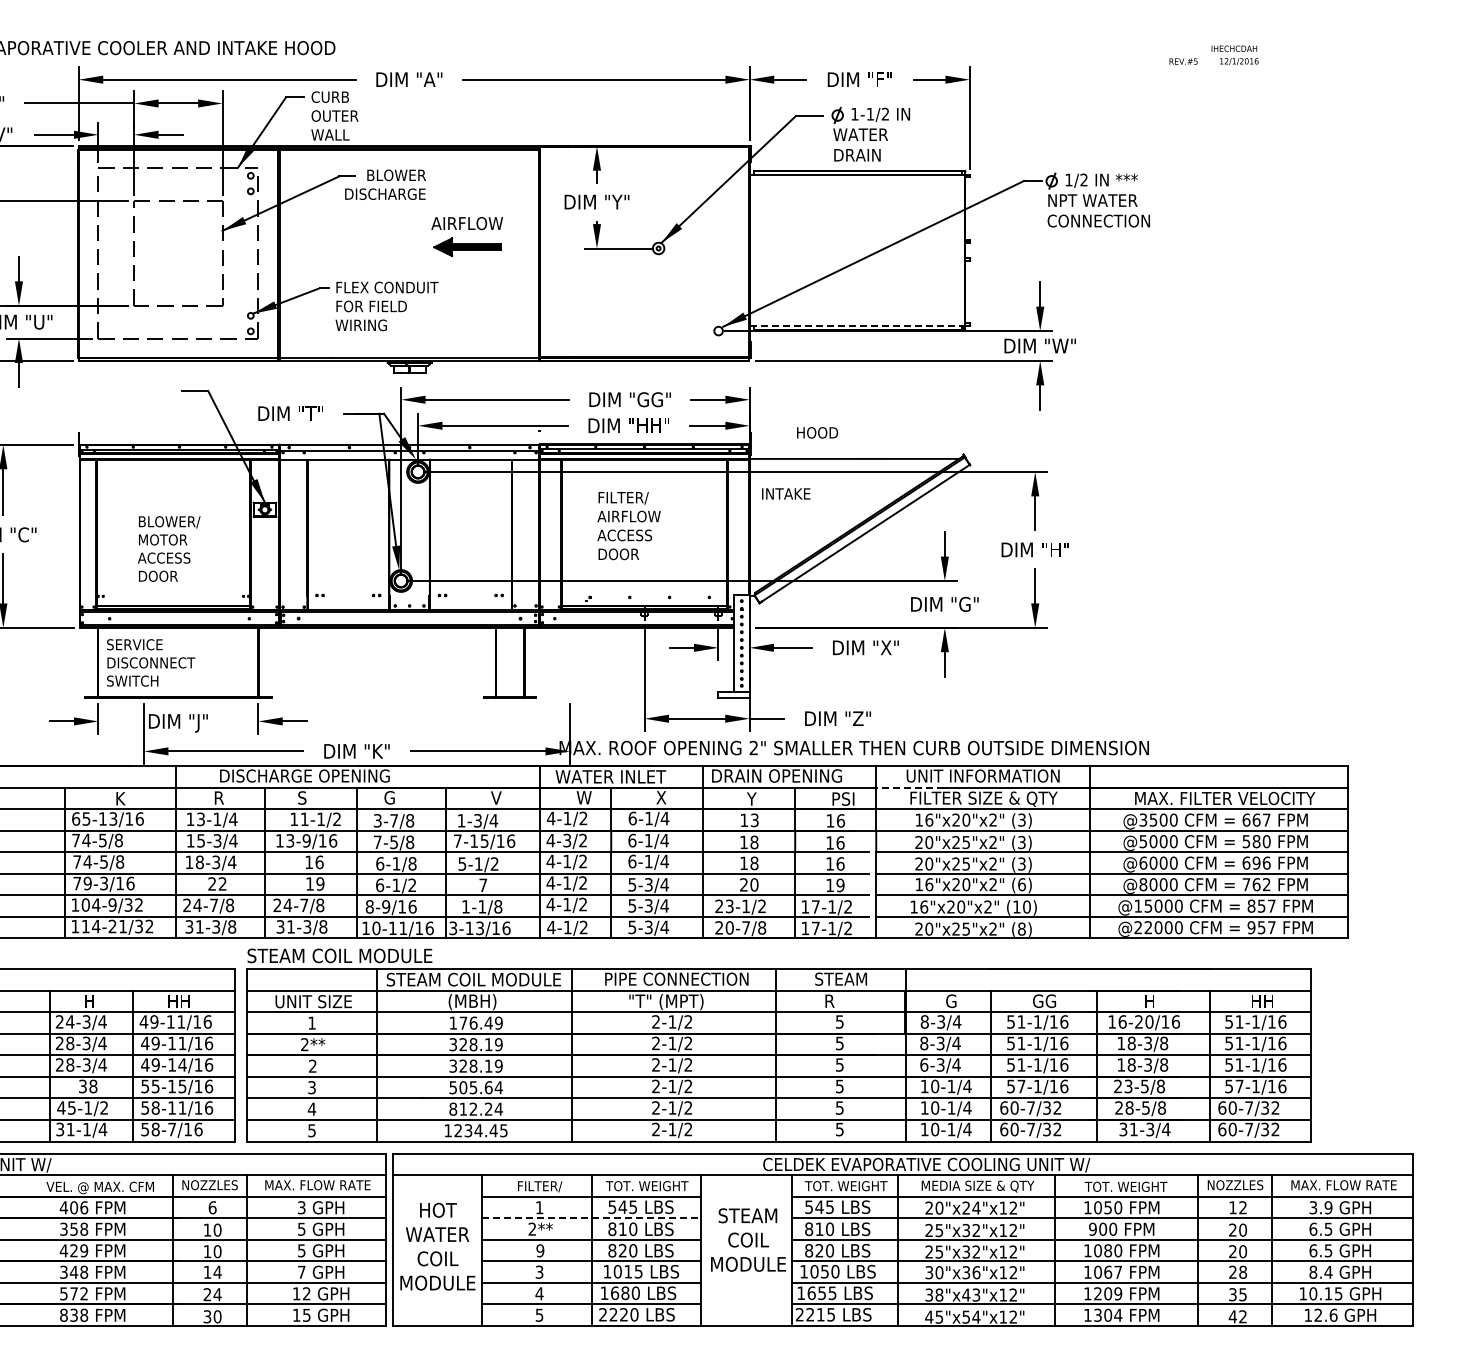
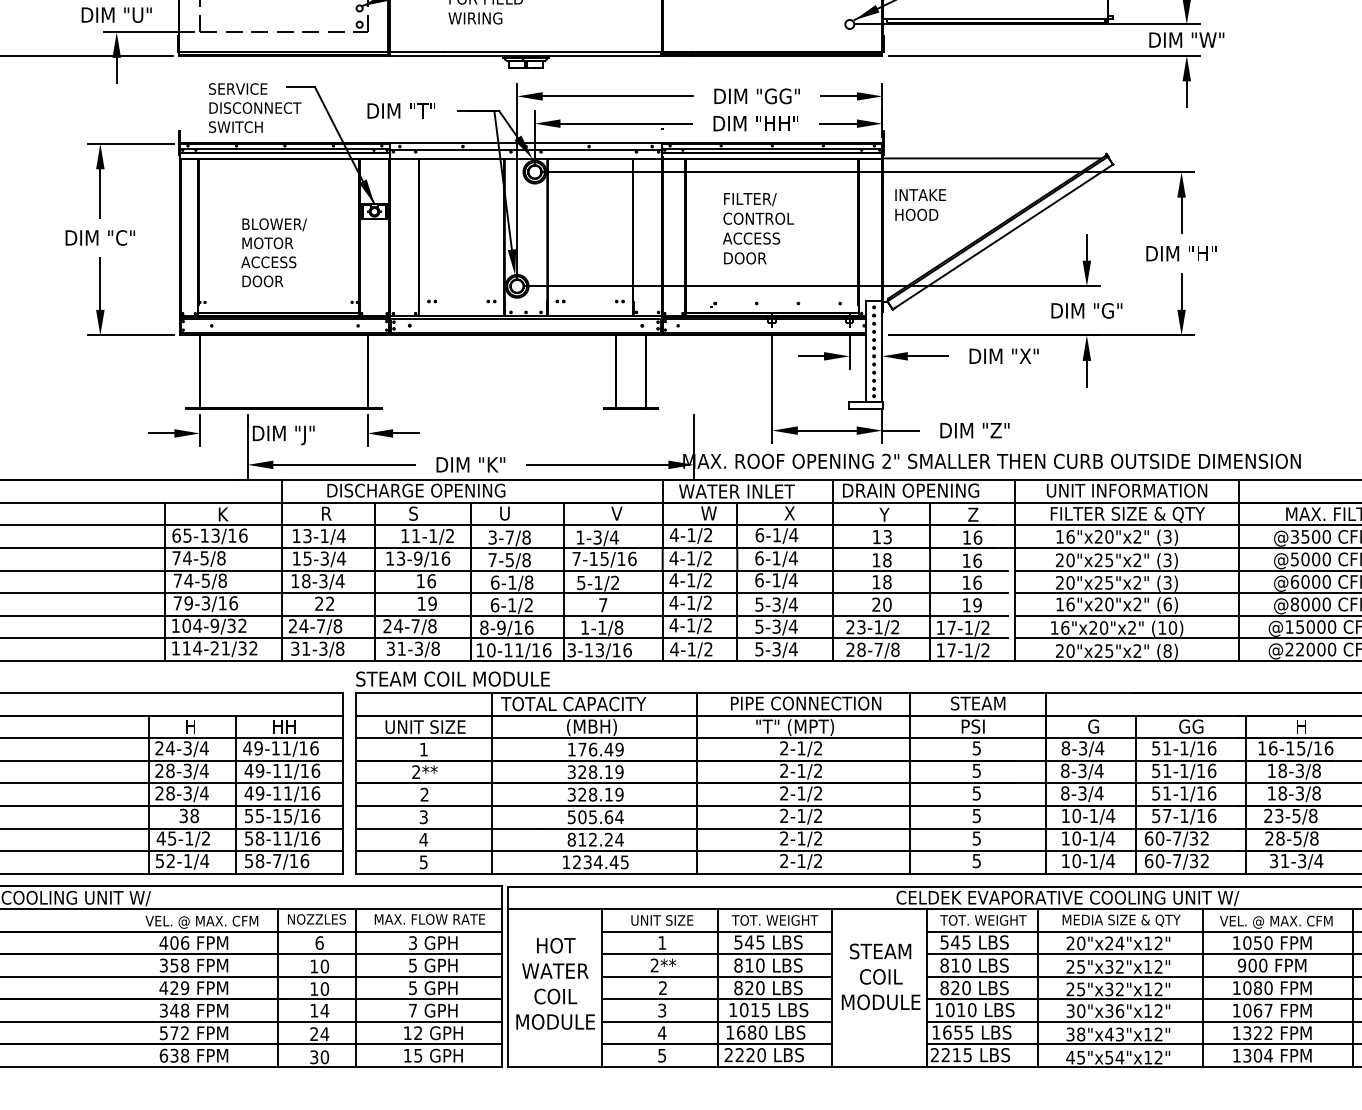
line: (855, 325) -> (993, 18), dashed -> solid
text: (817, 432) -> (916, 214), moved
text: (631, 516) -> (758, 218), AIRFLOW -> CONTROL
text: (151, 662) -> (255, 107), moved
line: (910, 787) -> (1050, 502), dashed -> solid
text: (389, 797) -> (504, 513), G -> U
text: (842, 798) -> (979, 514), PSI -> Z
text: (567, 840) -> (691, 558), 4-3/2 -> 4-1/2
text: (729, 927) -> (861, 649), 20-7/8 -> 28-7/8
text: (472, 979) -> (591, 703), STEAM COIL MODULE -> TOTAL CAPACITY
text: (837, 1001) -> (974, 726), R -> PSI
text: (1144, 1021) -> (1296, 747), 16-20/16 -> 16-15/16
text: (182, 1064) -> (288, 792), 49-14/16 -> 49-11/16
text: (924, 1064) -> (1065, 792), 6-3/4 -> 8-3/4
text: (65, 1129) -> (165, 861), 31-1/4 -> 52-1/4
text: (539, 1186) -> (662, 920), FILTER/ -> UNIT SIZE
text: (1125, 1187) -> (1276, 921), TOT. WEIGHT -> VEL. @ MAX. CFM
line: (592, 1218) -> (717, 954), dashed -> solid
text: (540, 1250) -> (663, 987), 9 -> 2
text: (824, 1271) -> (960, 1009), 1050 -> 1010
text: (1108, 1293) -> (1258, 1032), 1209 -> 1322
text: (63, 1314) -> (163, 1054), 838 -> 638

